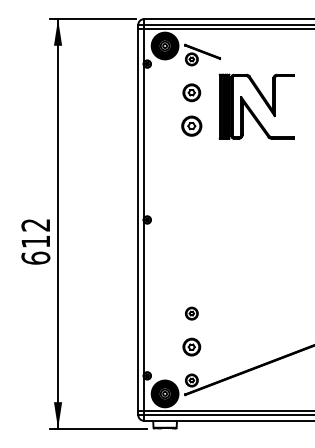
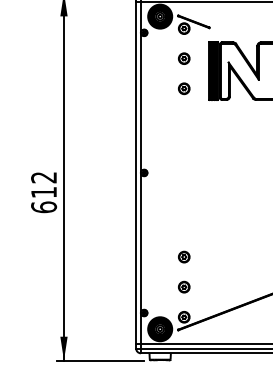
part: (191, 92) -> (183, 58), size x0.71
part: (191, 126) -> (183, 88), size x0.62
part: (191, 346) -> (183, 286), size x0.71

